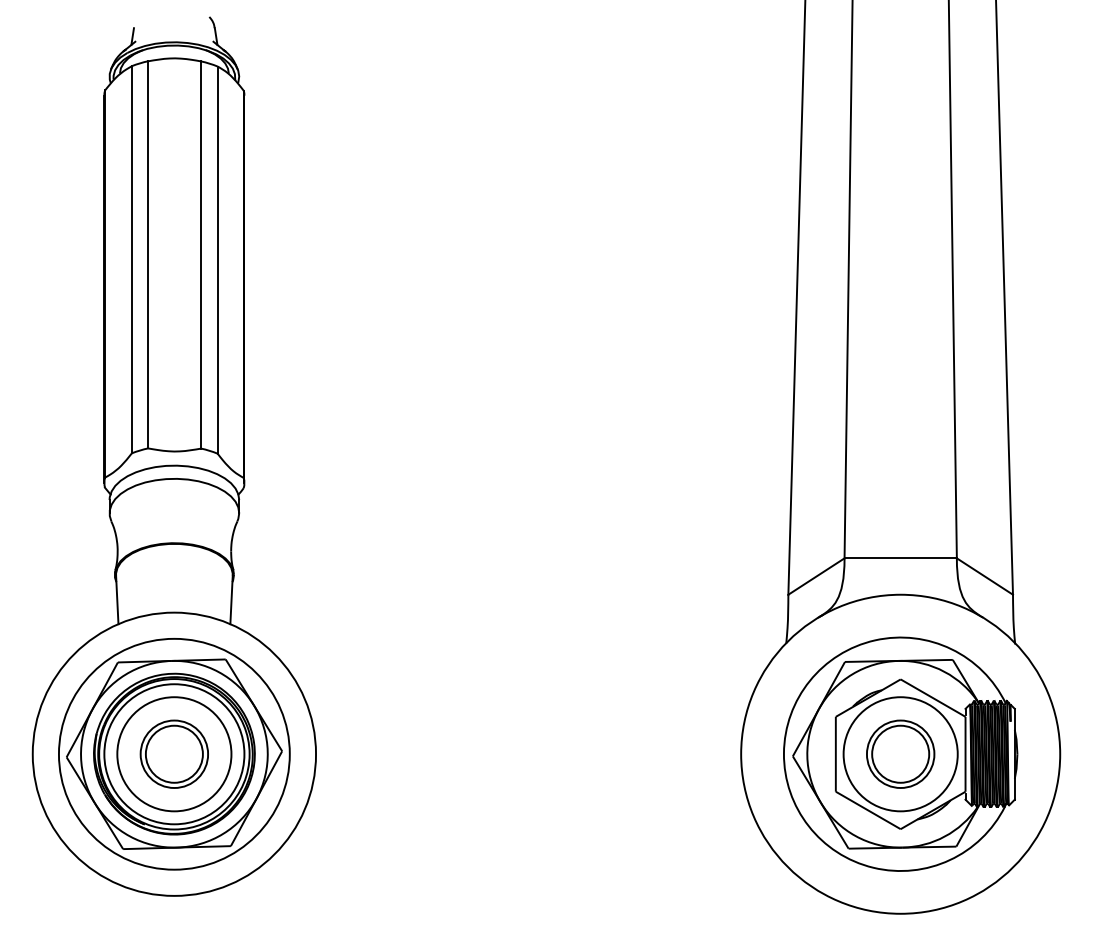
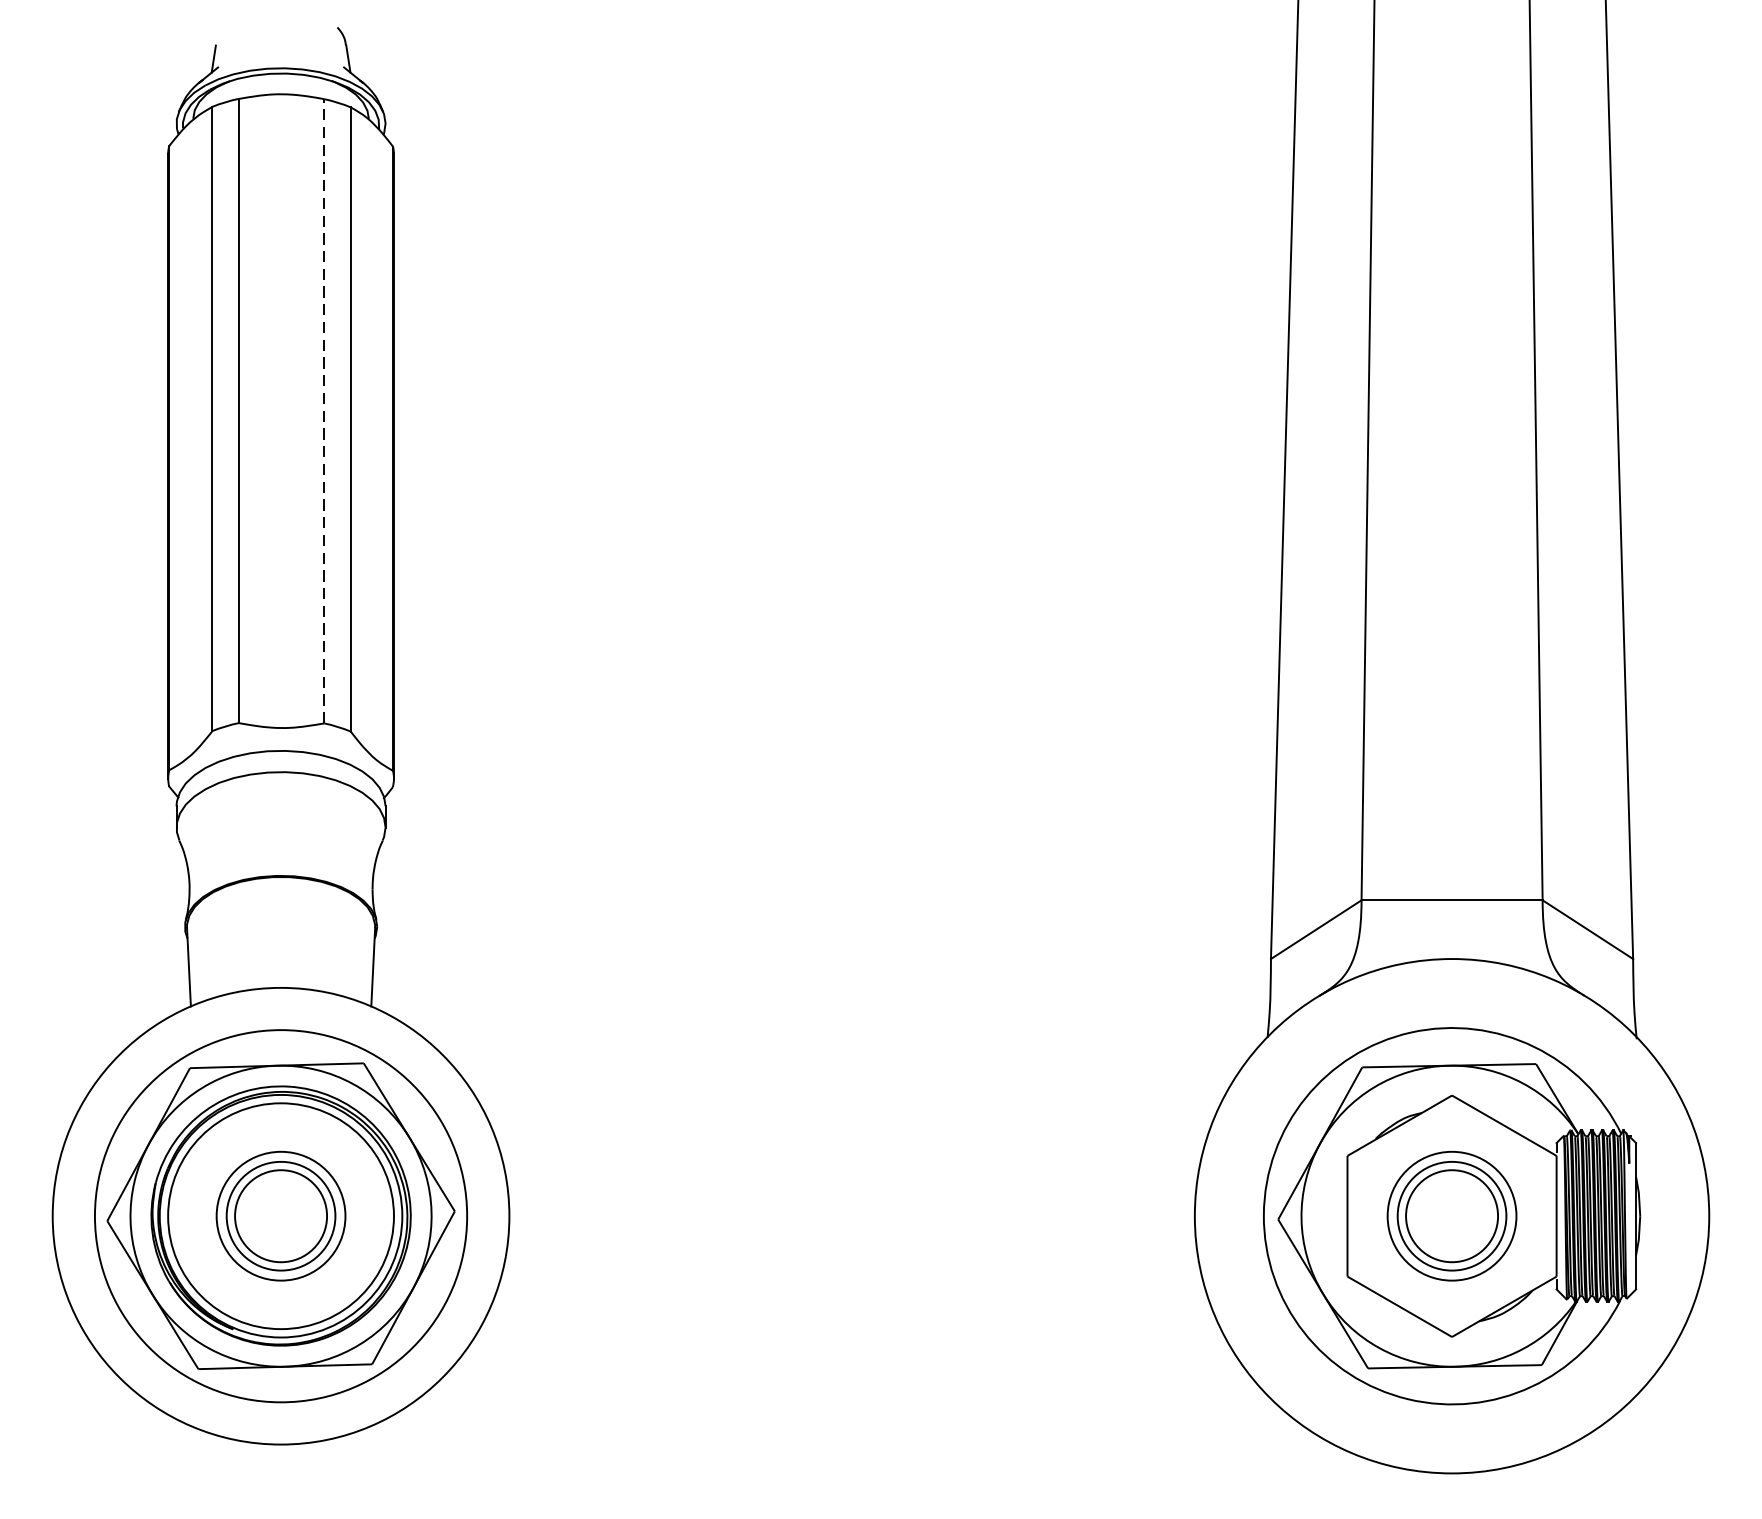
line: (201, 255) -> (324, 412), solid -> dashed
circle: (174, 754) -> (281, 1216), size x0.7
circle: (900, 754) -> (1451, 1216), size x0.7

